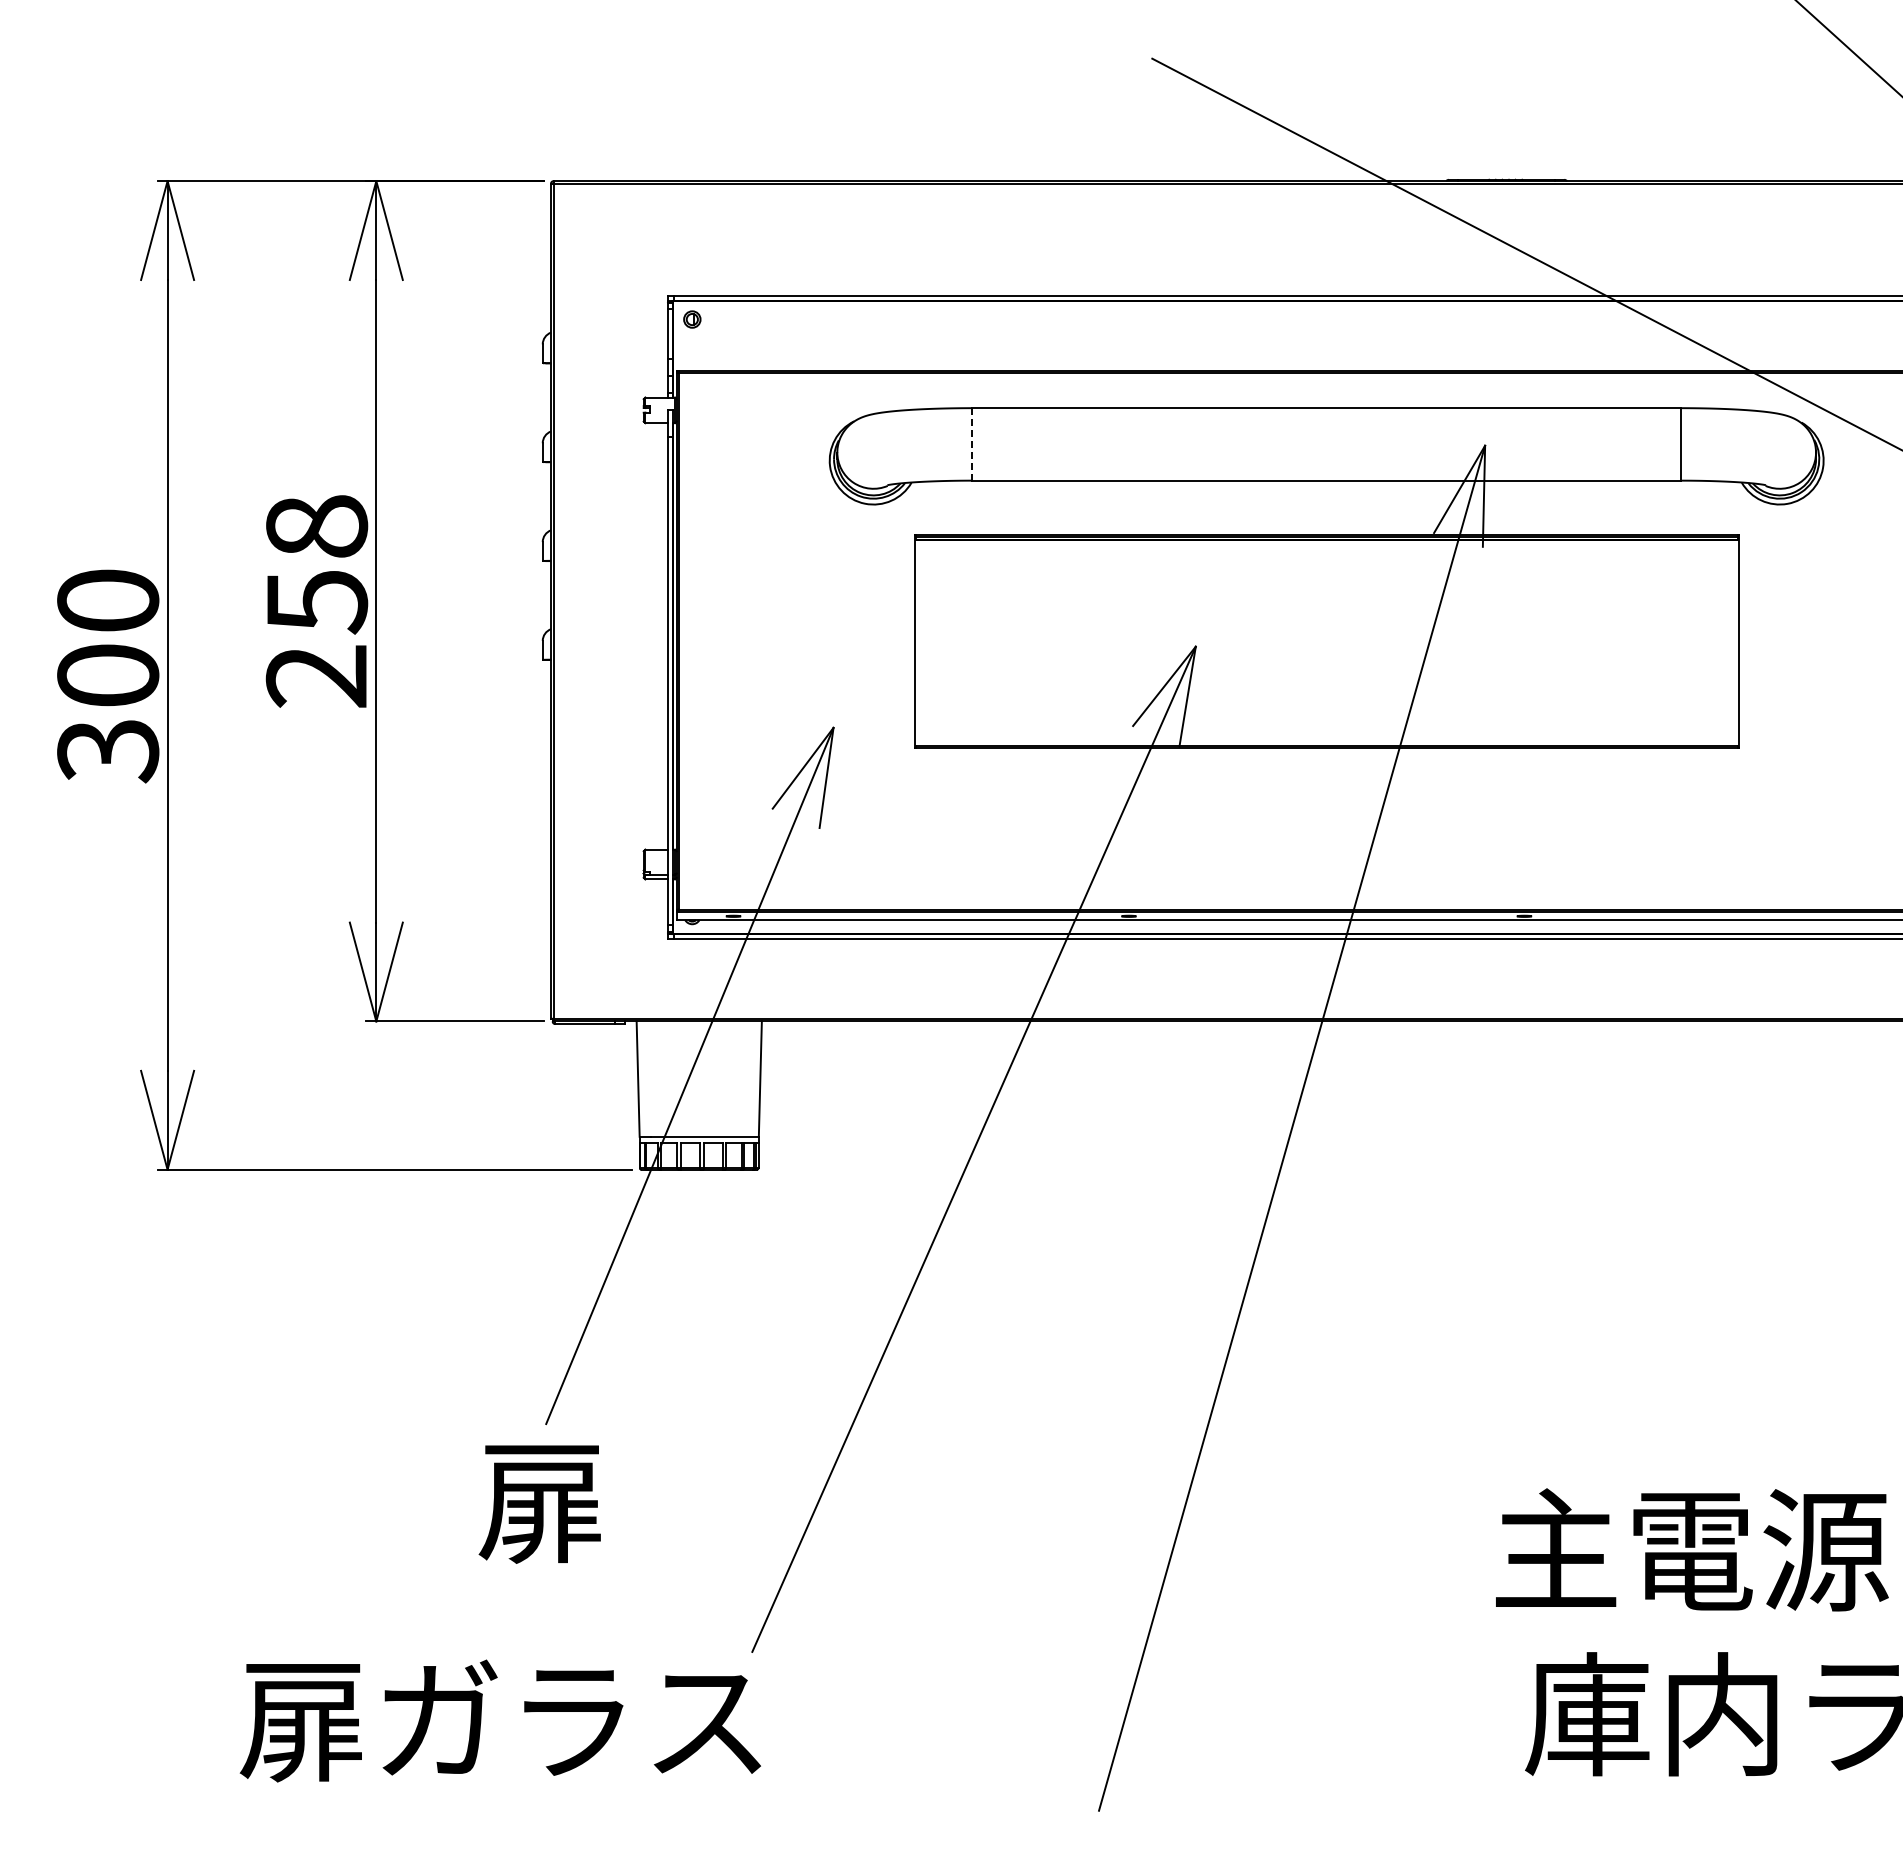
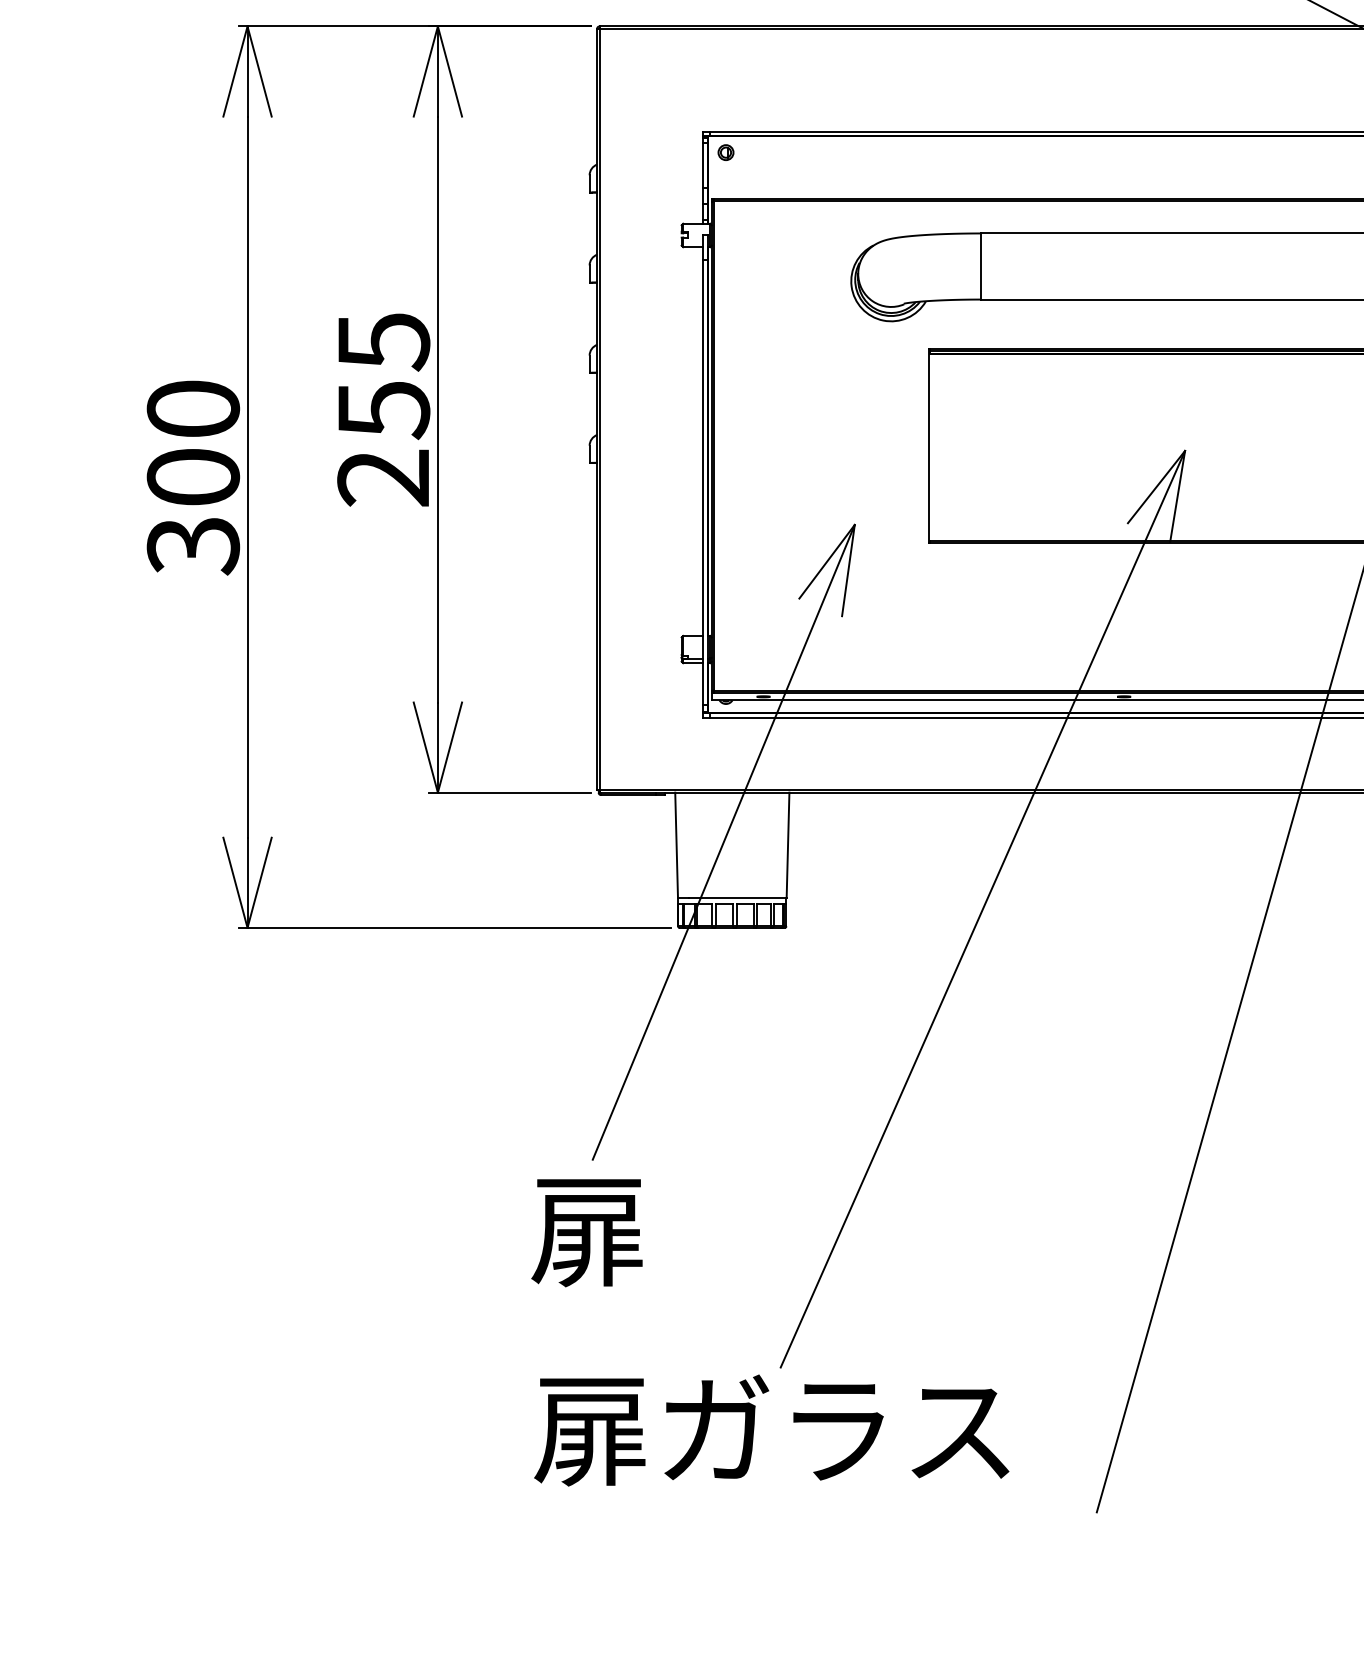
line: (972, 444) -> (981, 266), dashed -> solid
text: (317, 527) -> (384, 342), 258 -> 255
text: (499, 1720) -> (770, 1430), moved

